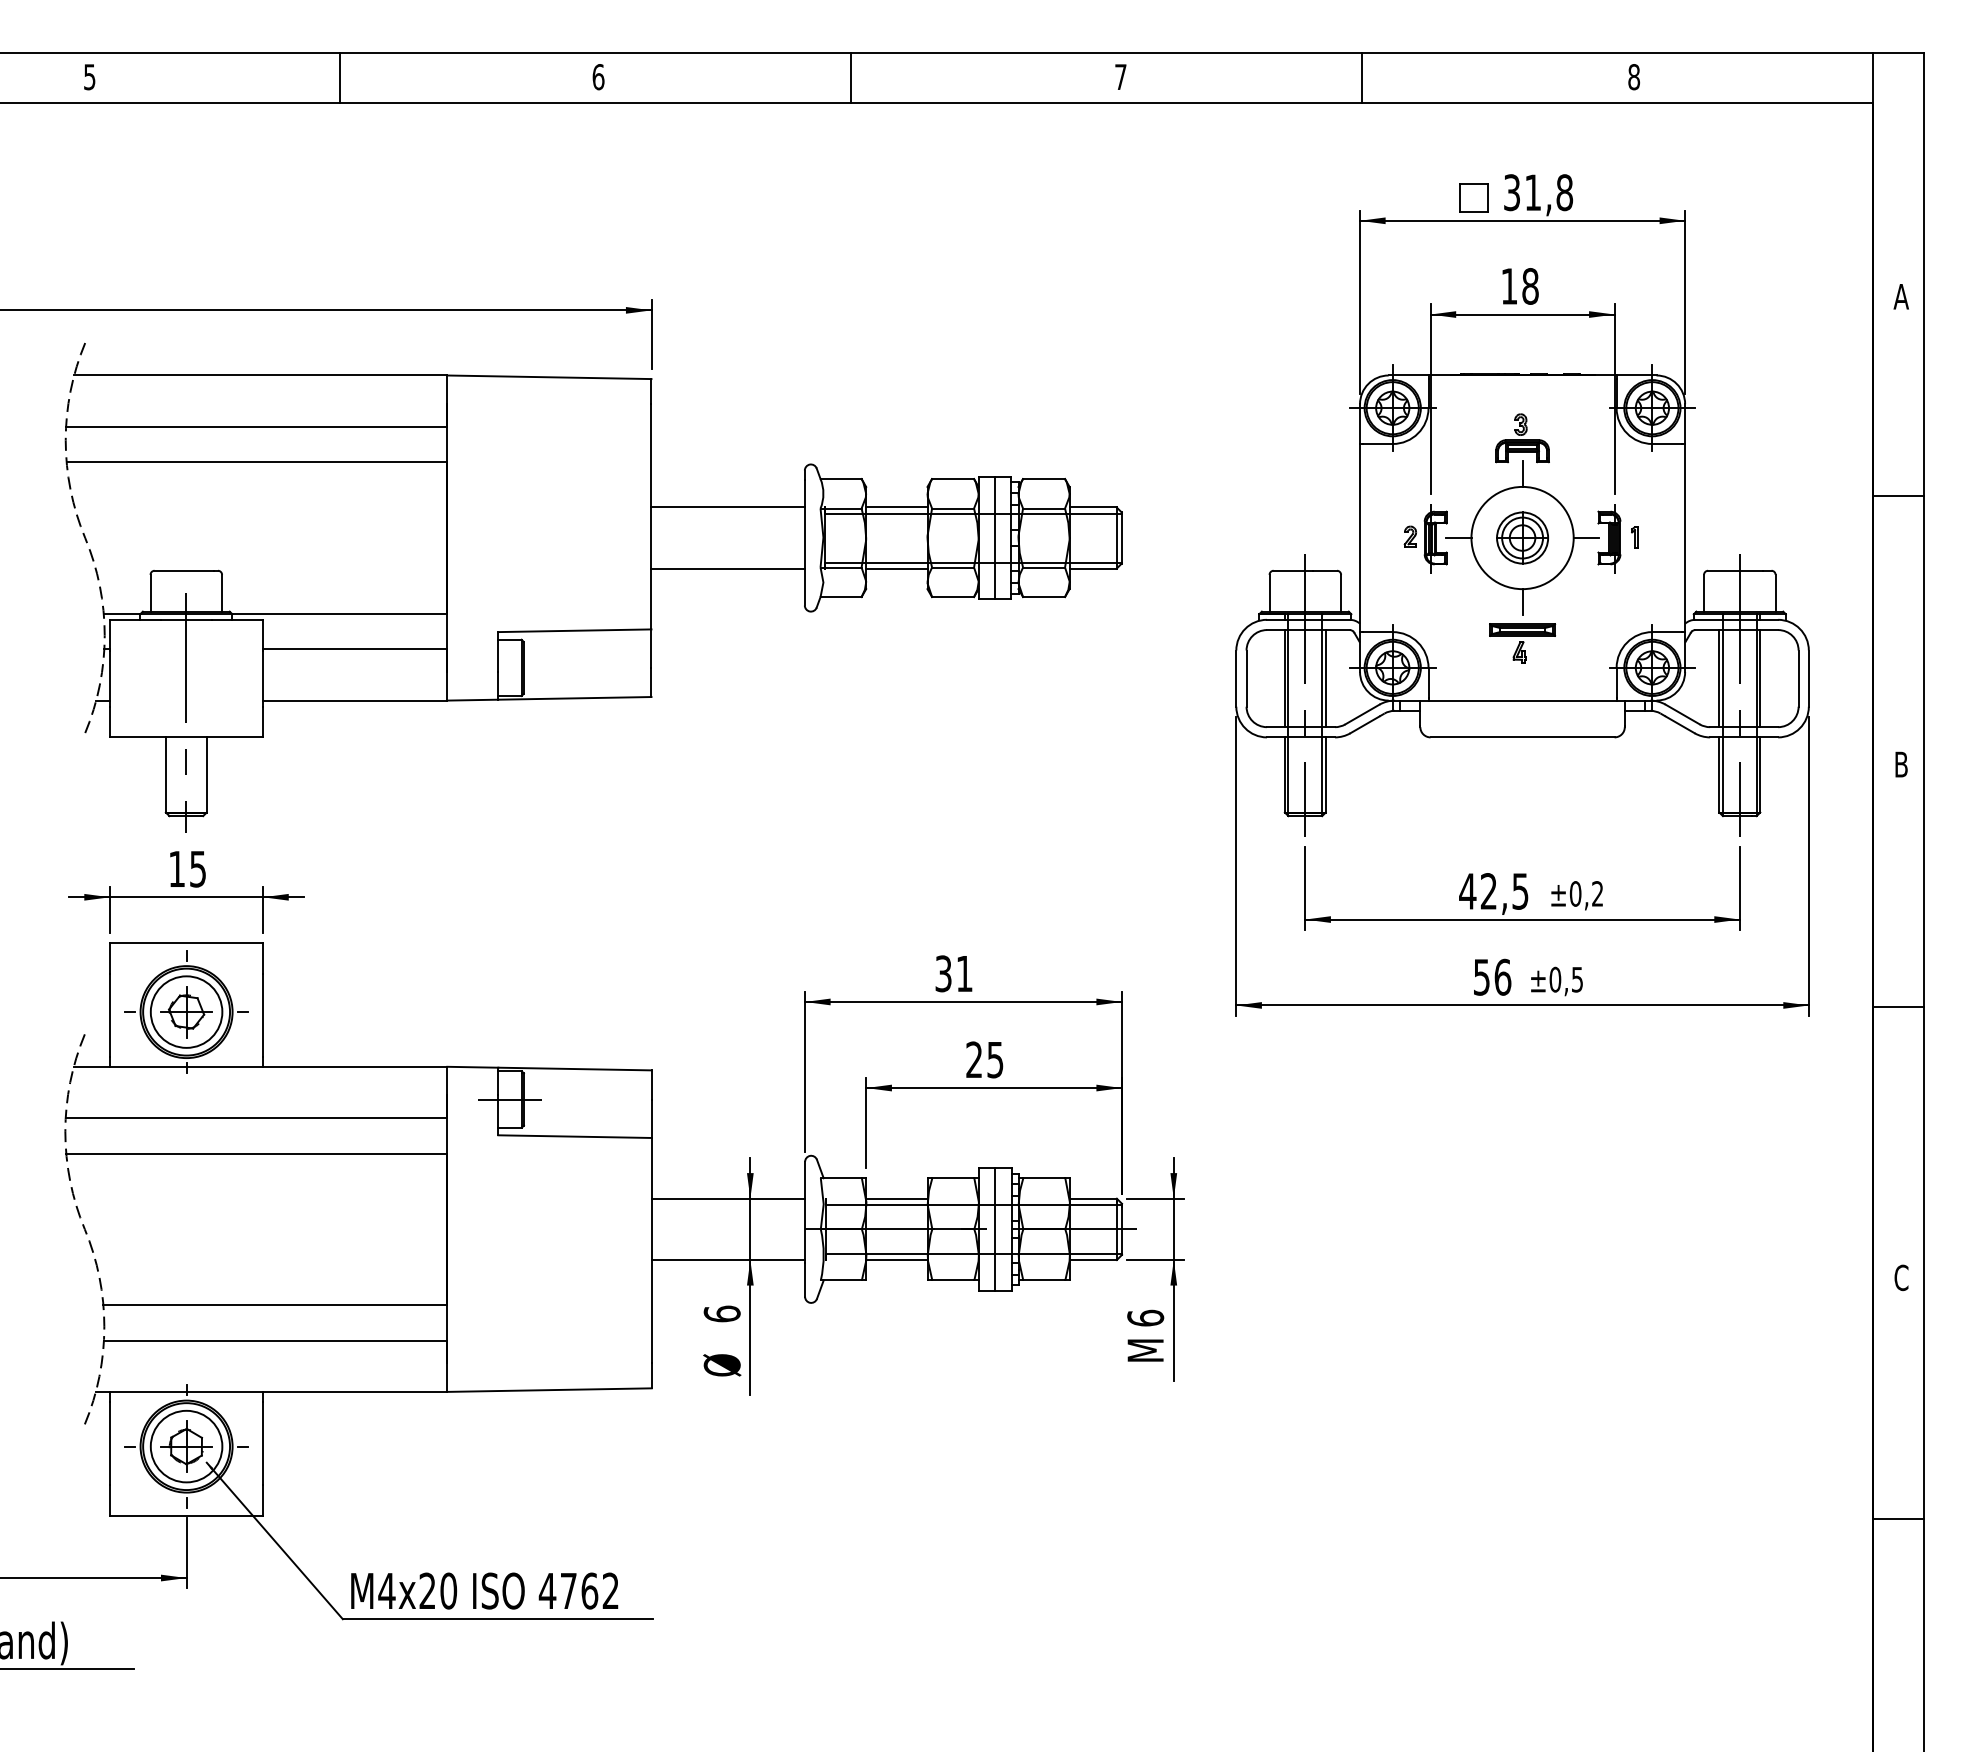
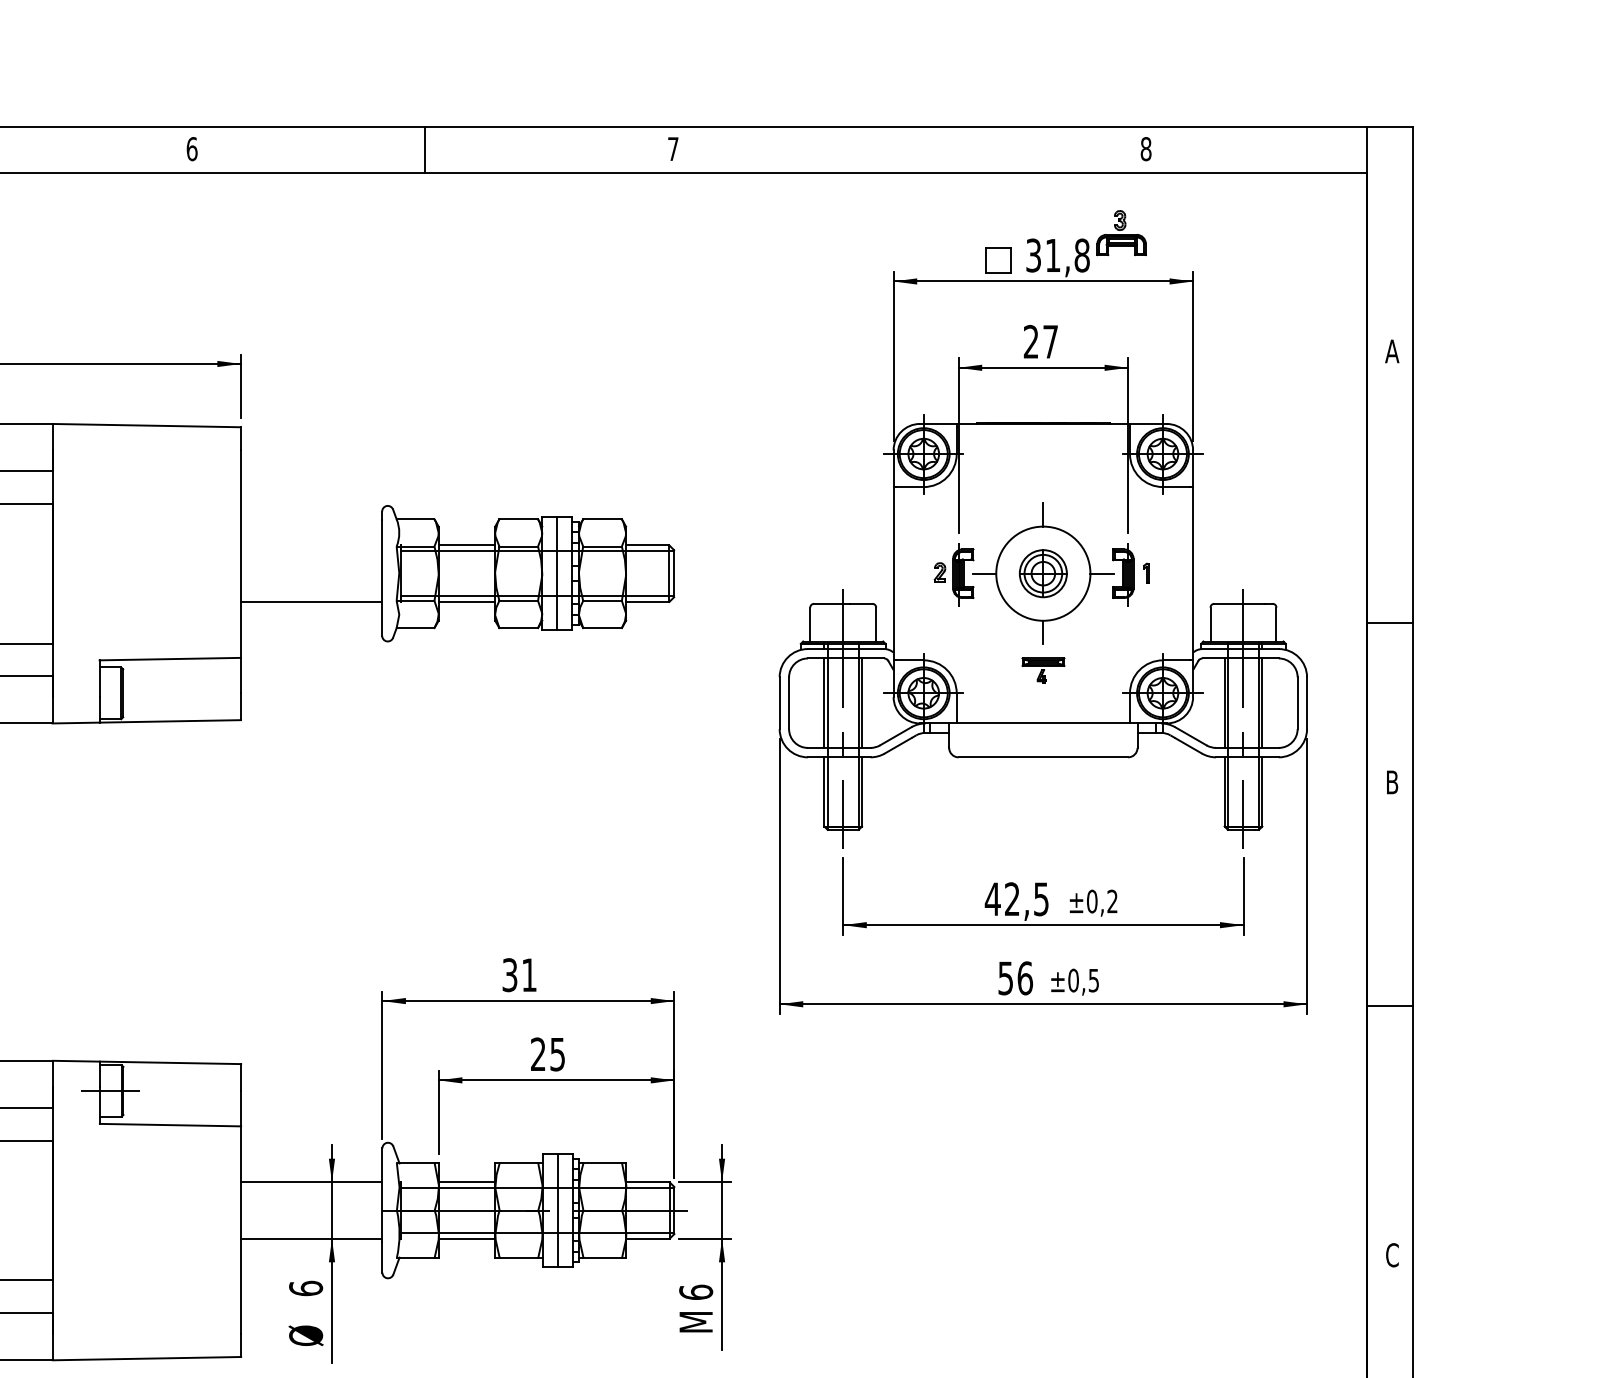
line: (1362, 77) -> (895, 149), removed
text: (1519, 286) -> (1040, 341), 18 -> 27
part: (1522, 438) -> (1121, 233), moved
line: (1898, 496) -> (1389, 622), moved
line: (727, 507) -> (310, 545), removed
part: (1522, 643) -> (1043, 670), size x0.7

